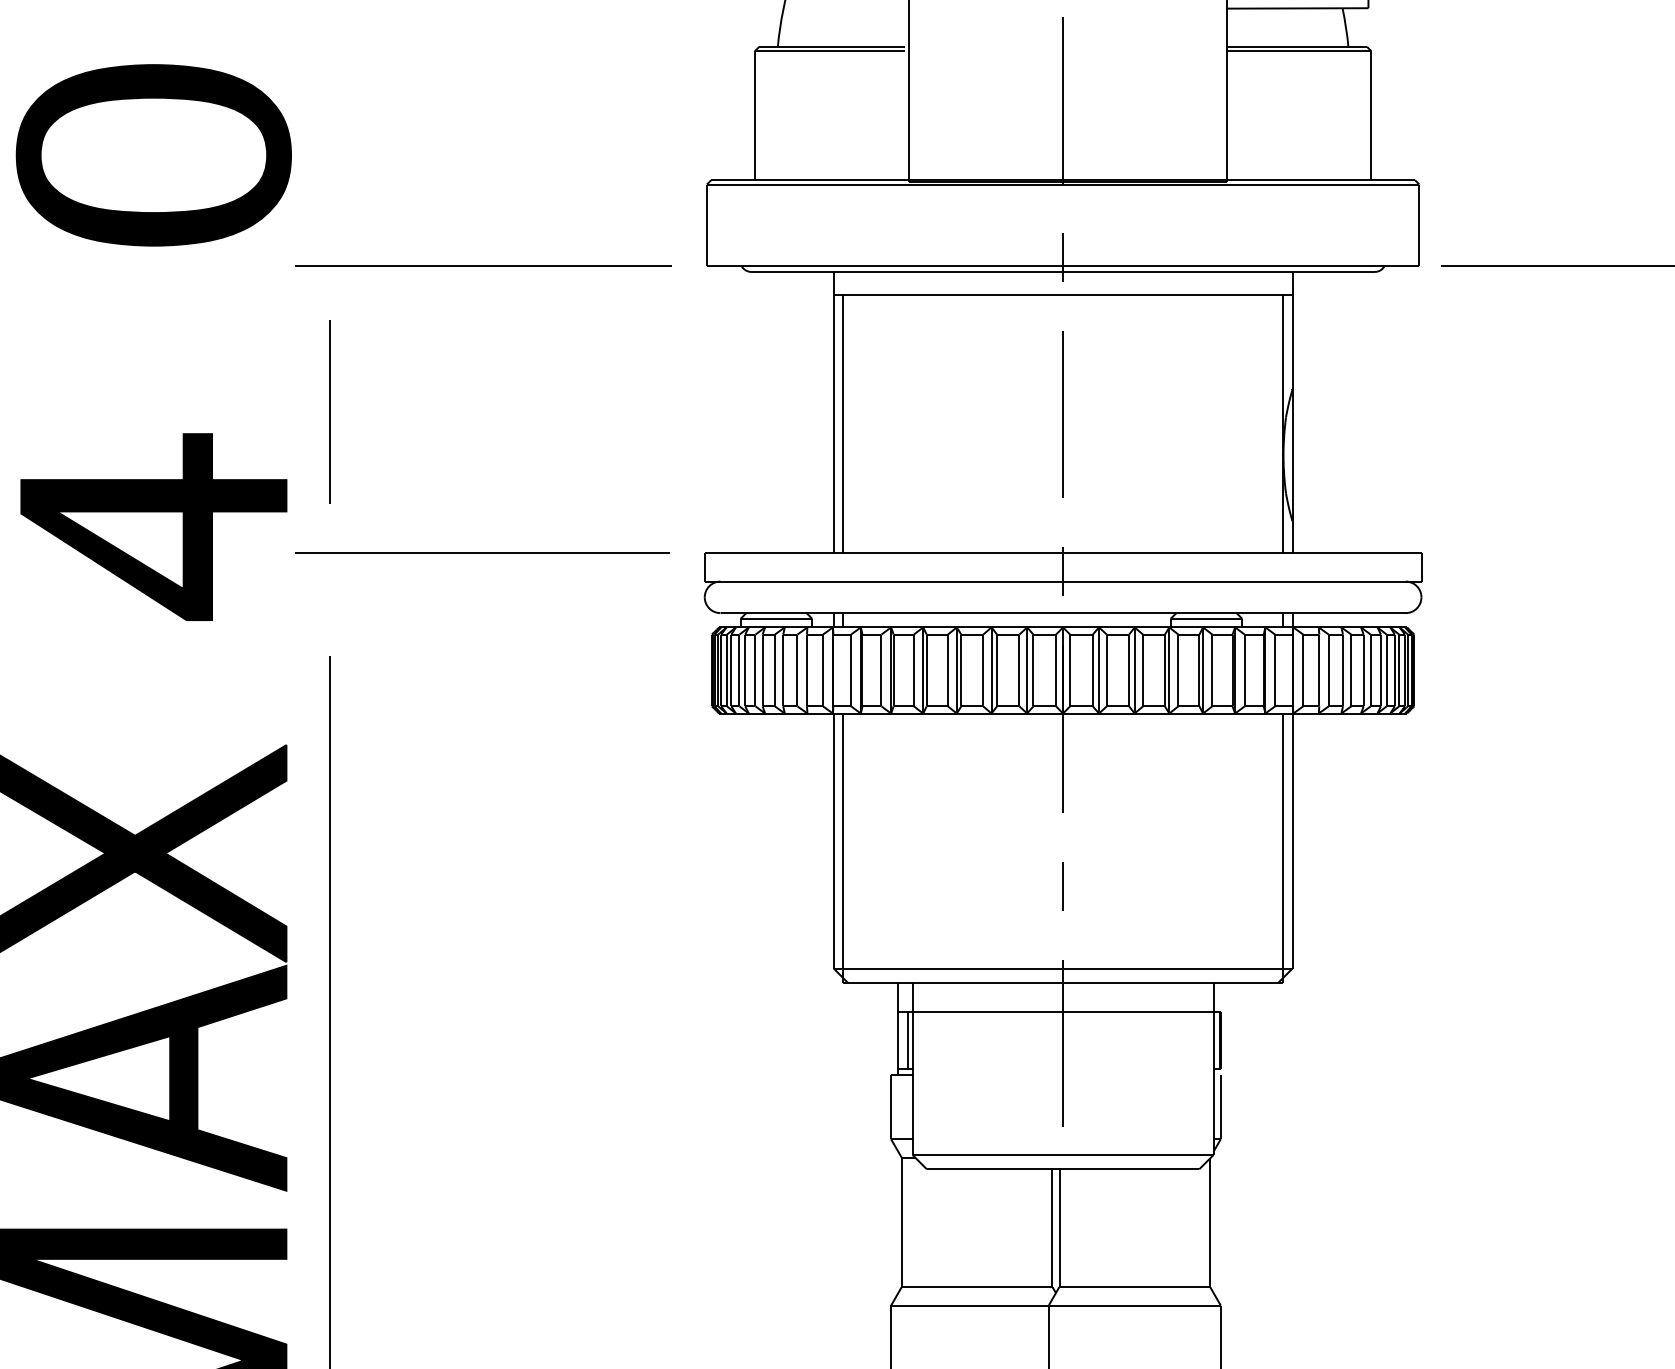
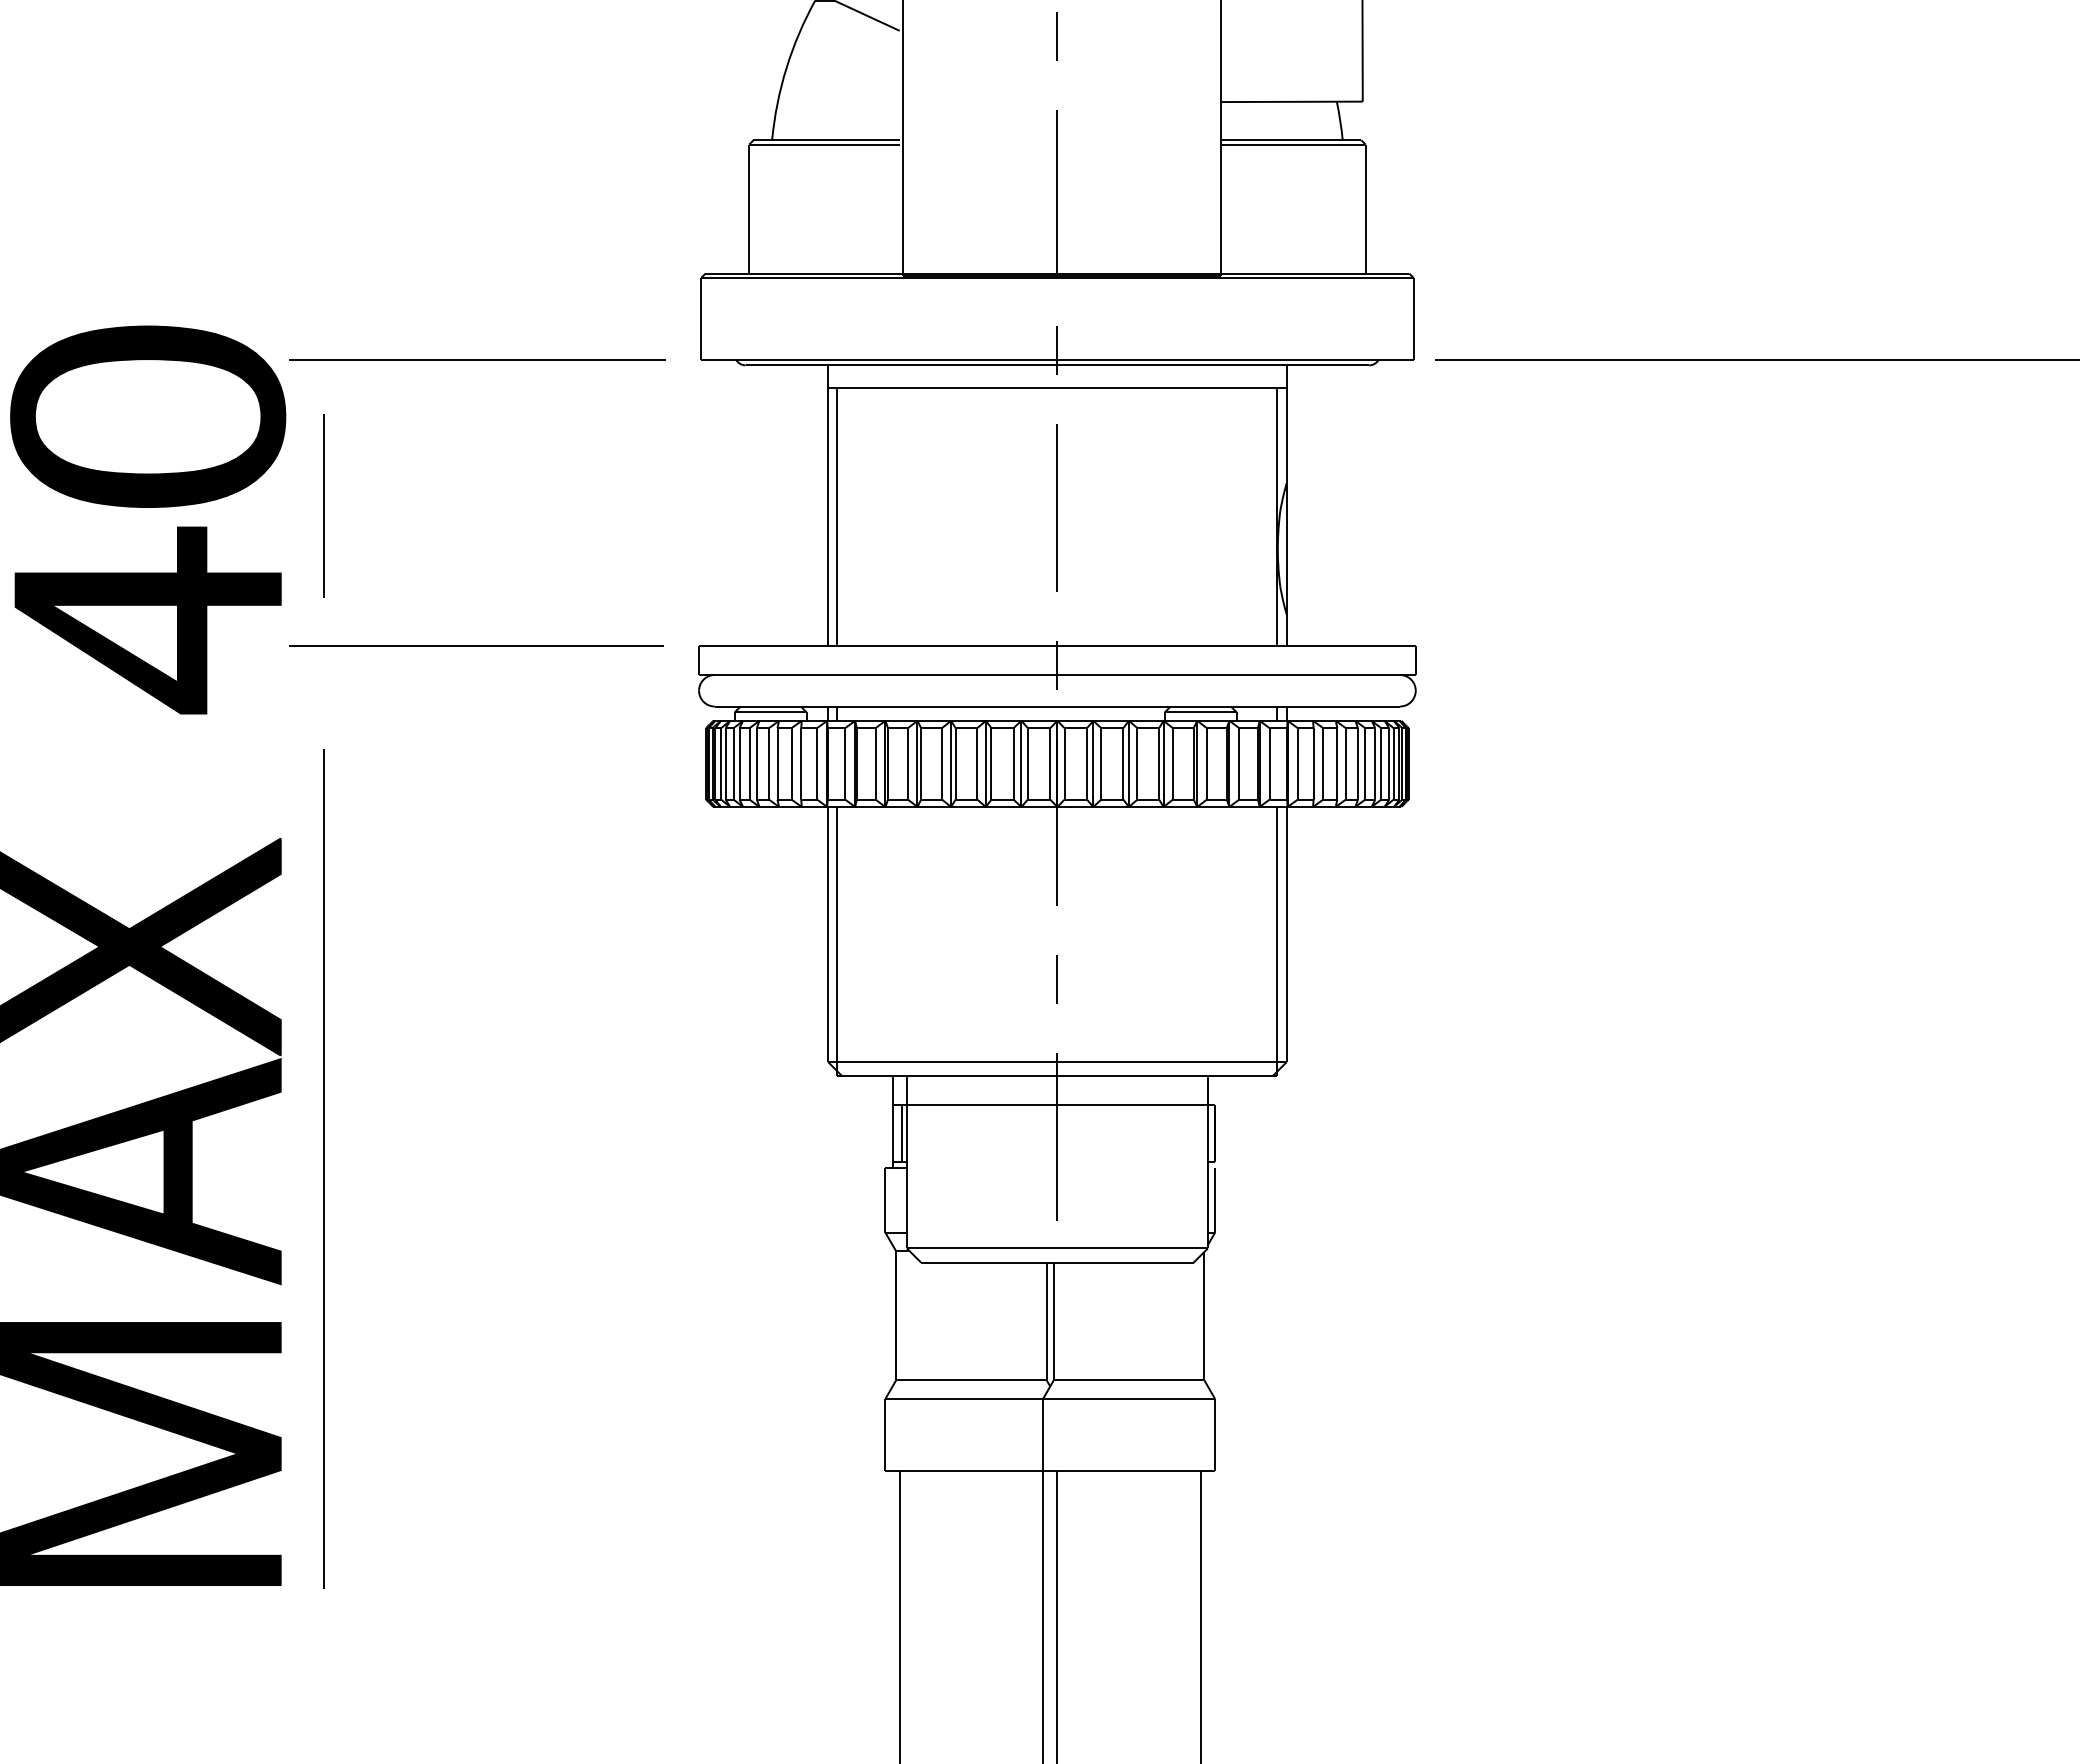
part: (154, 155) -> (148, 416), moved

